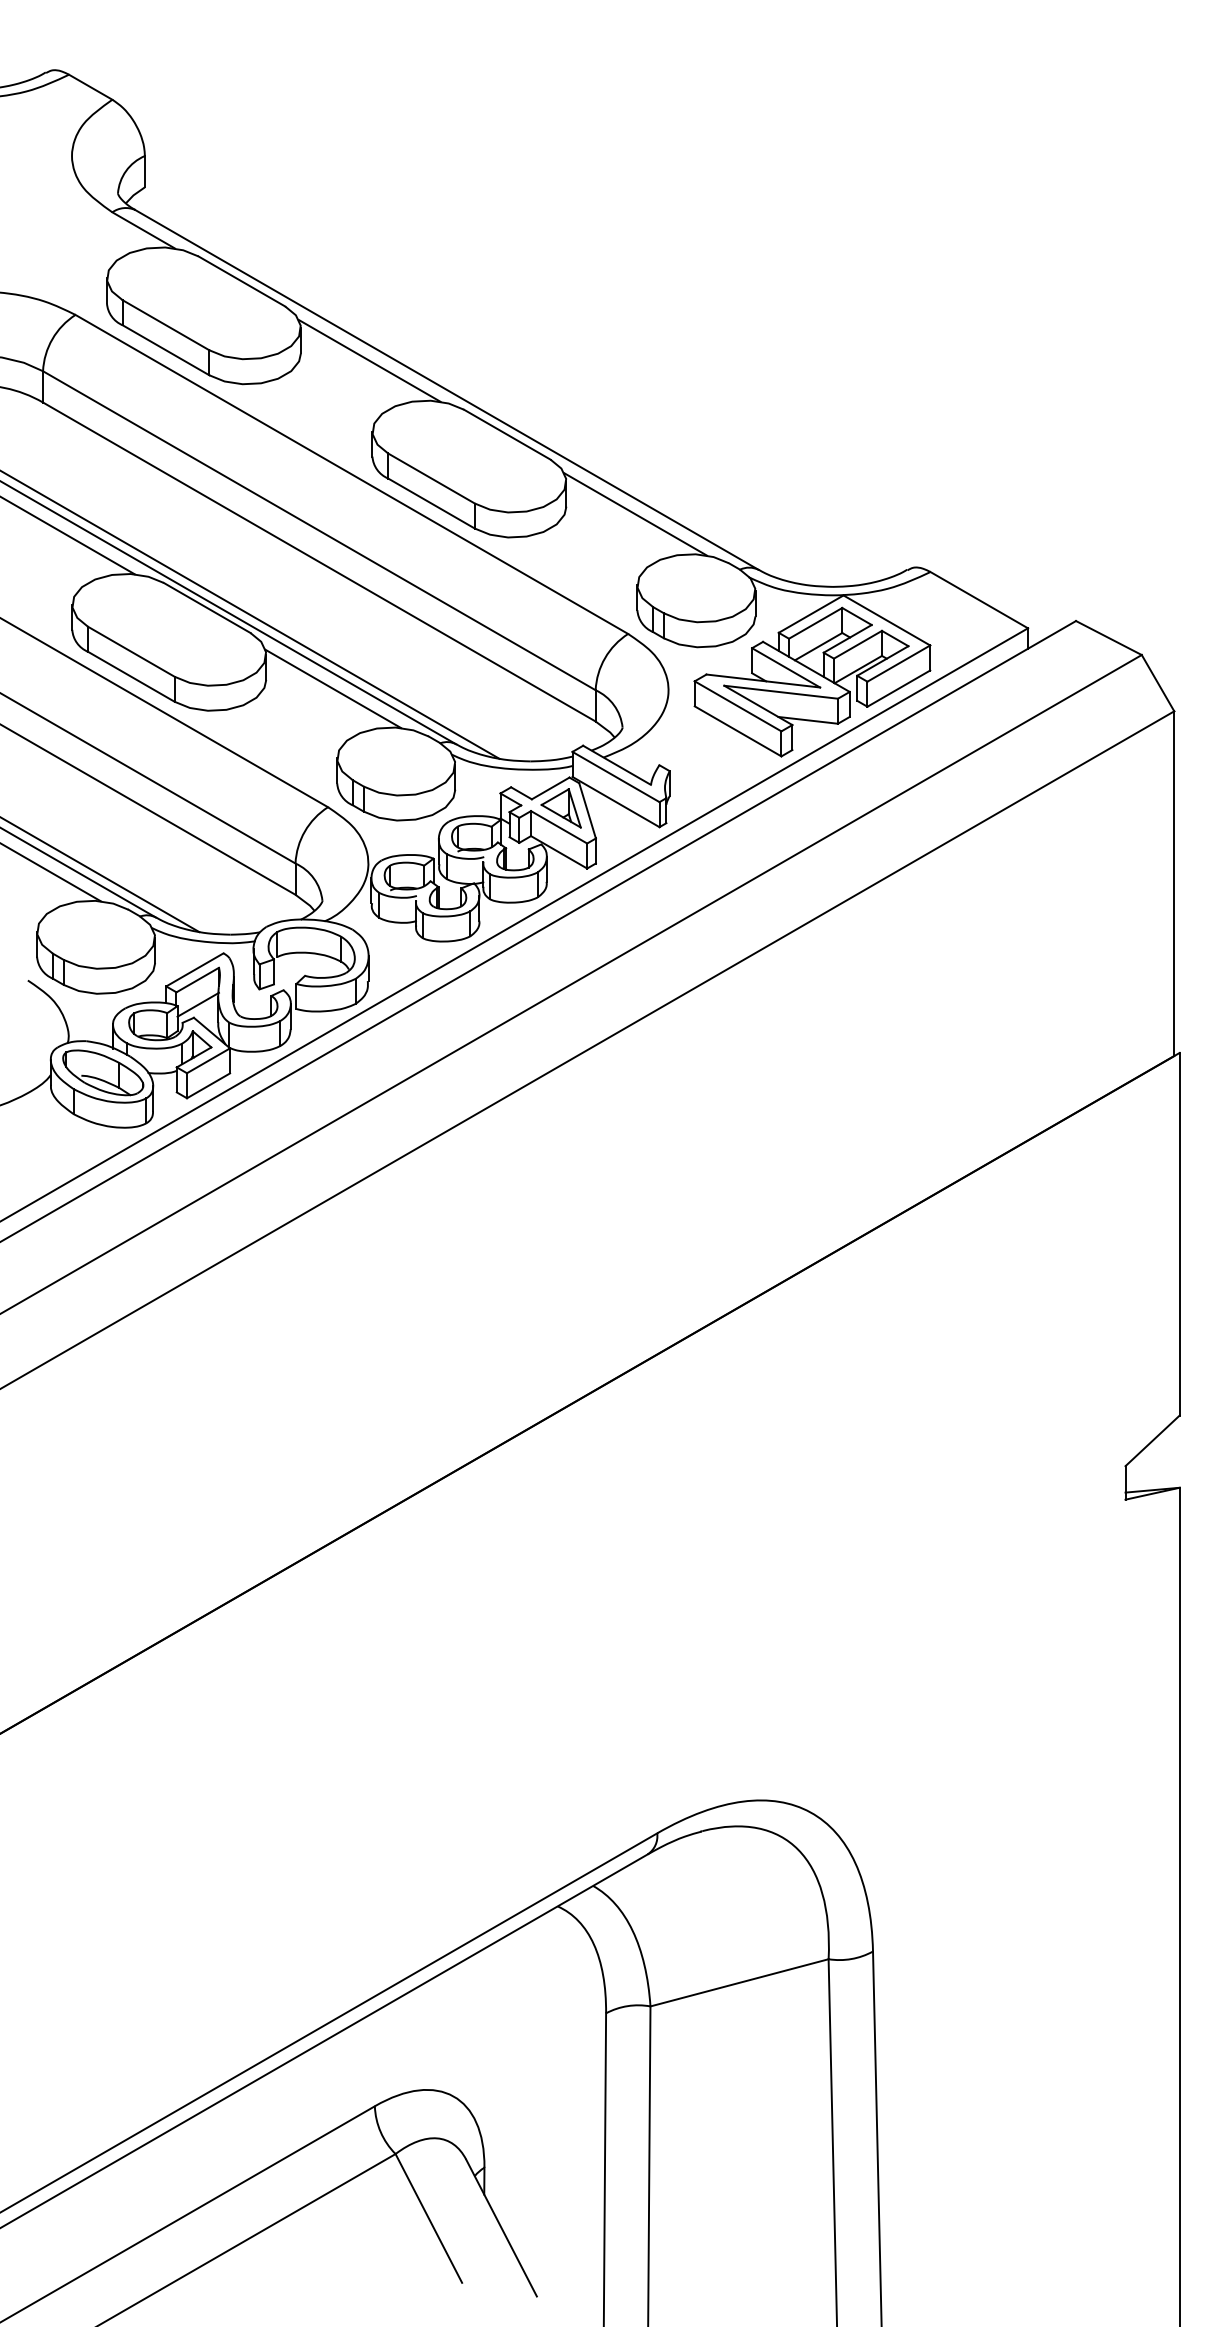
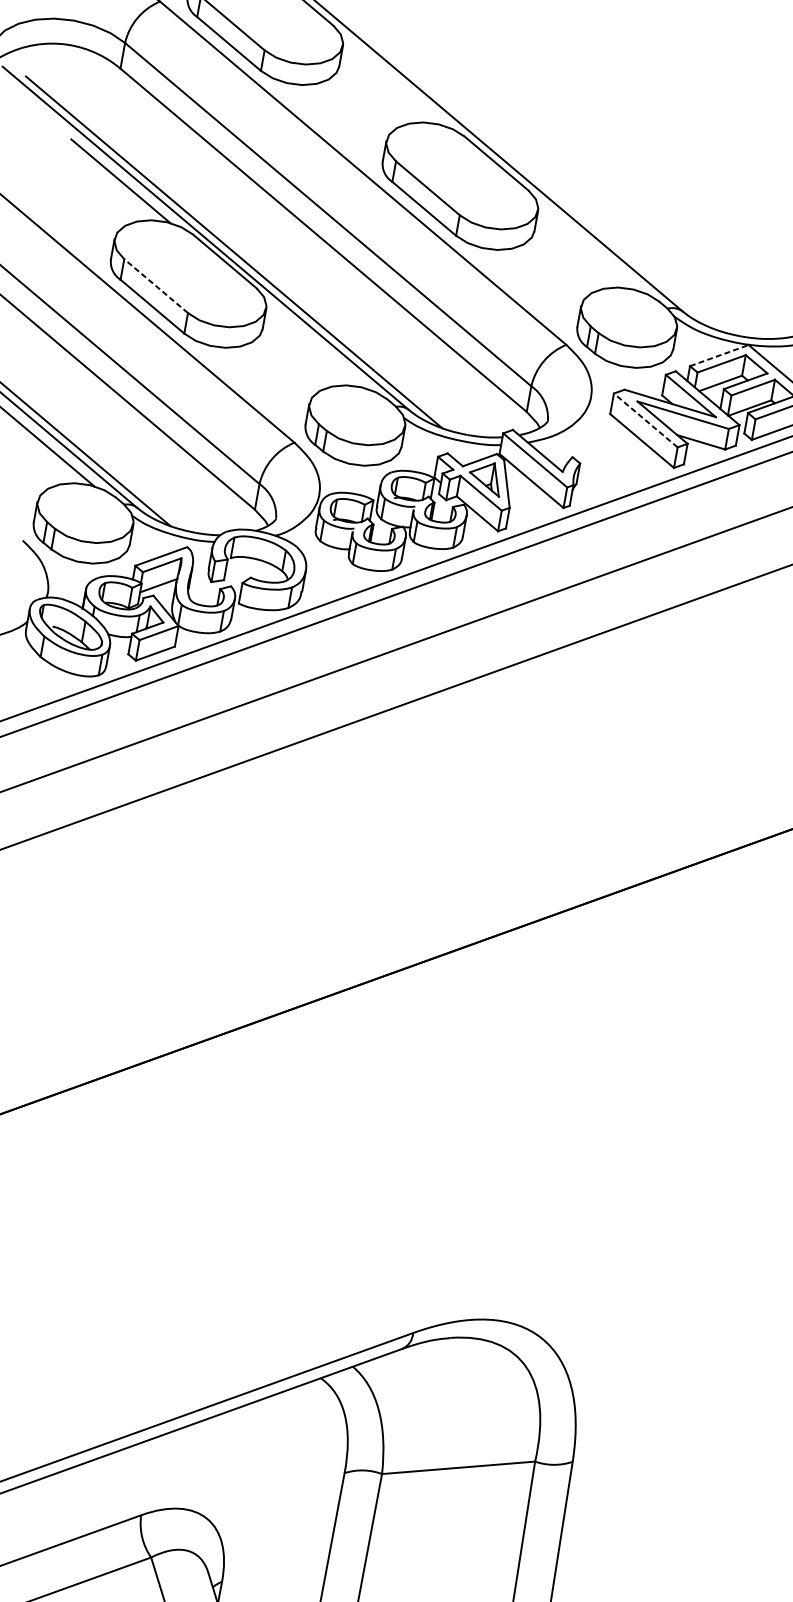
line: (369, 360) -> (394, 82), removed
line: (635, 514) -> (589, 247), removed
line: (811, 613) -> (719, 355), solid -> dashed
line: (130, 651) -> (155, 285), solid -> dashed
line: (333, 688) -> (316, 346), removed
line: (737, 706) -> (645, 420), solid -> dashed

